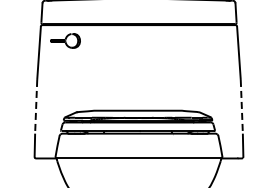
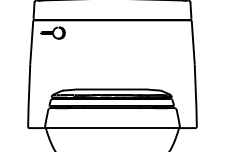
line: (36, 106) -> (29, 86), dashed -> solid
line: (241, 106) -> (195, 86), dashed -> solid

